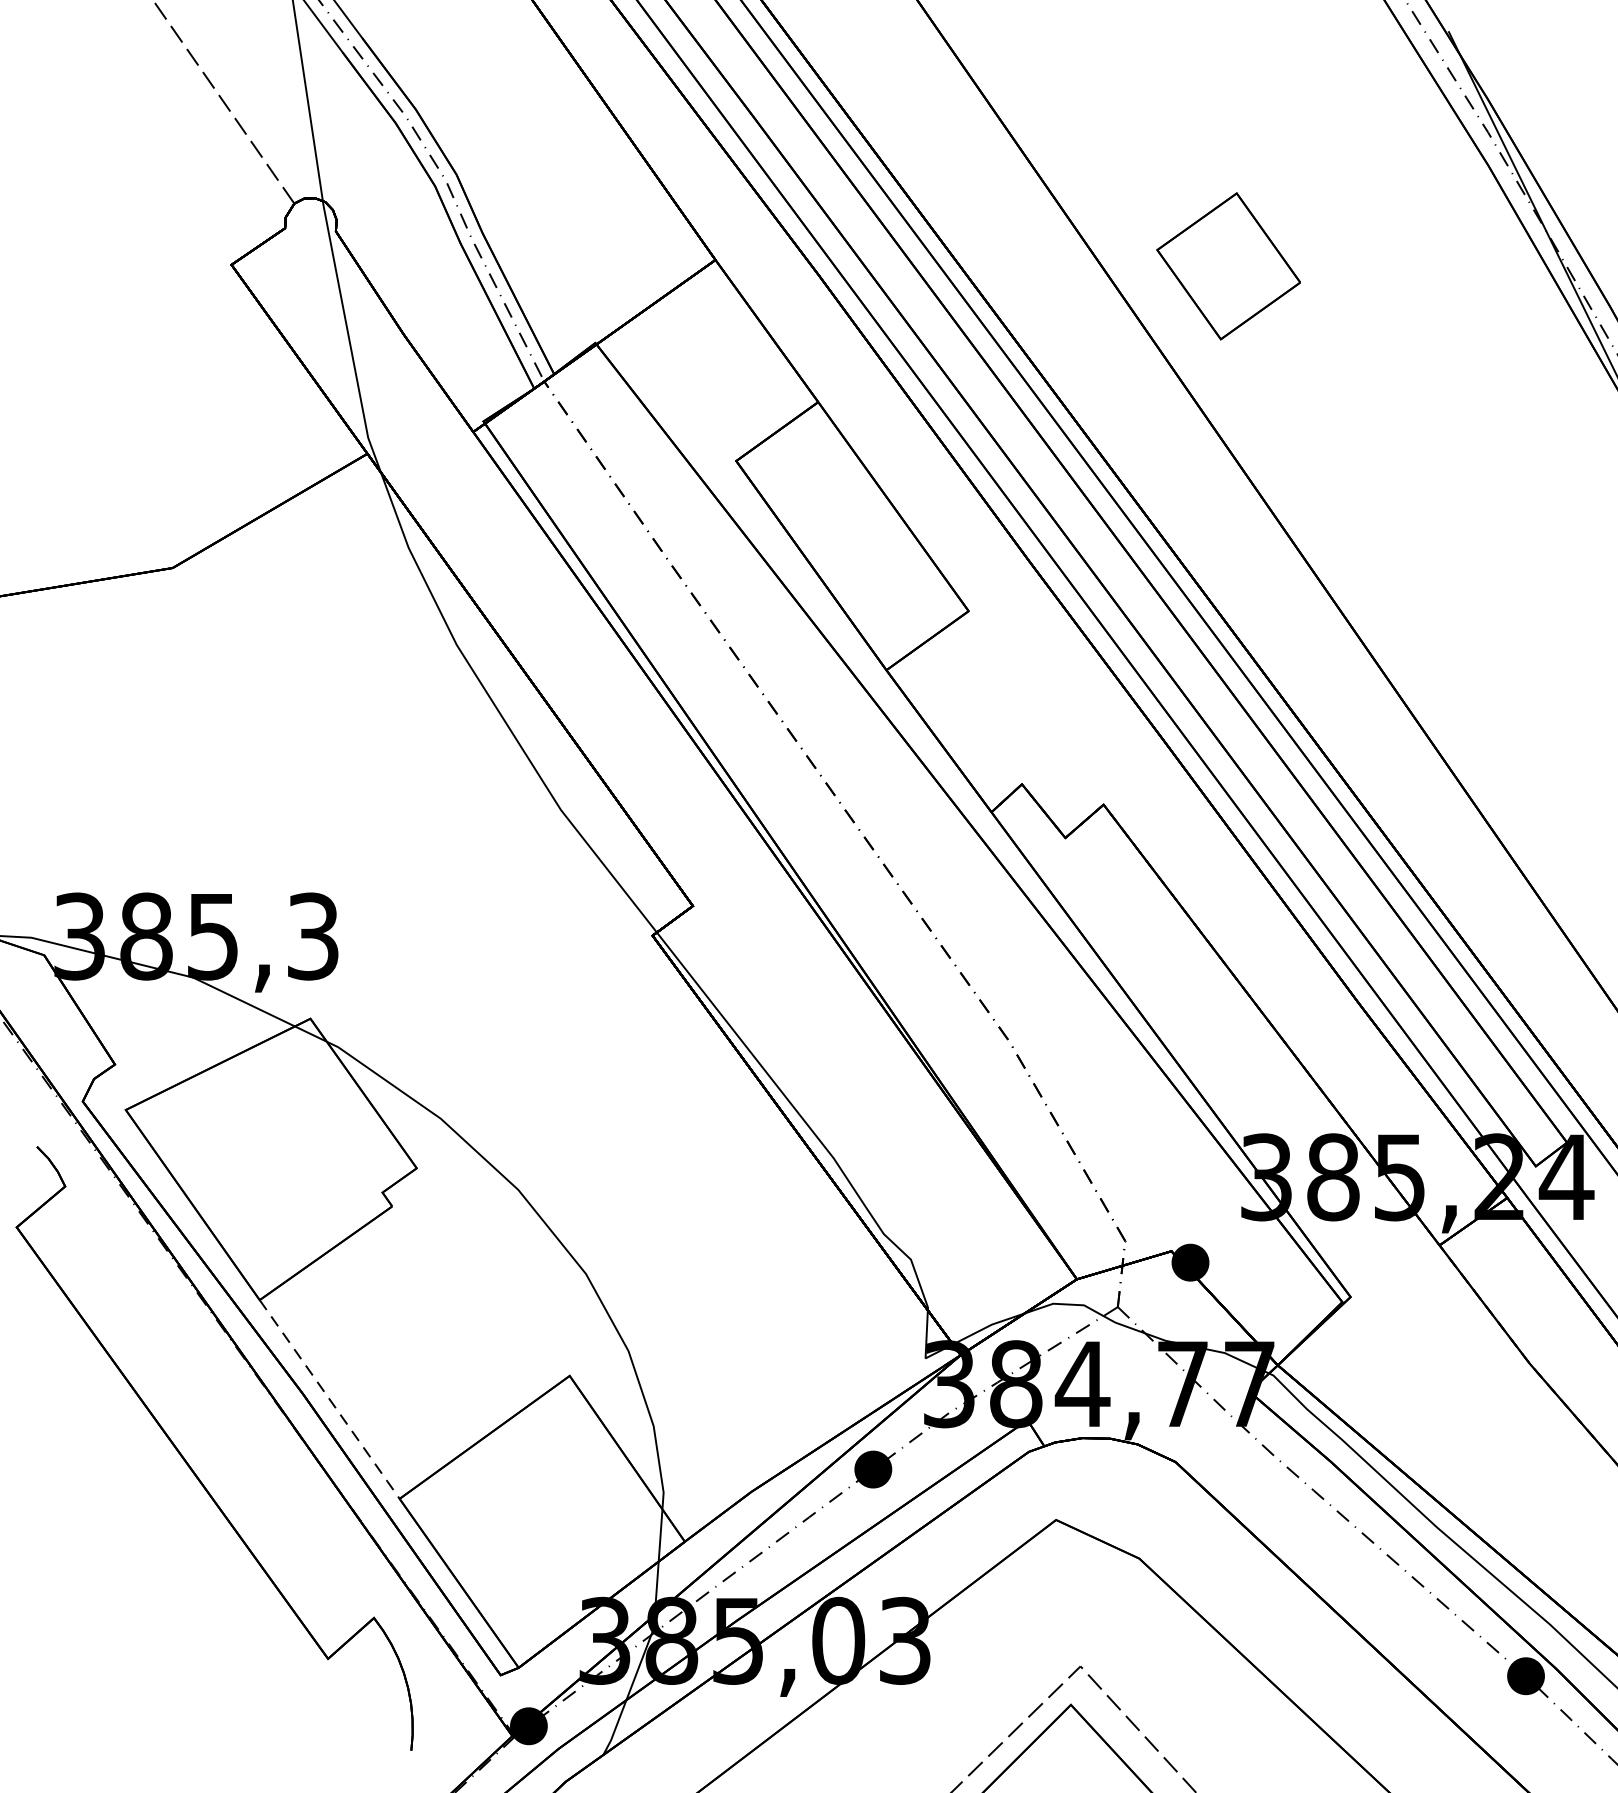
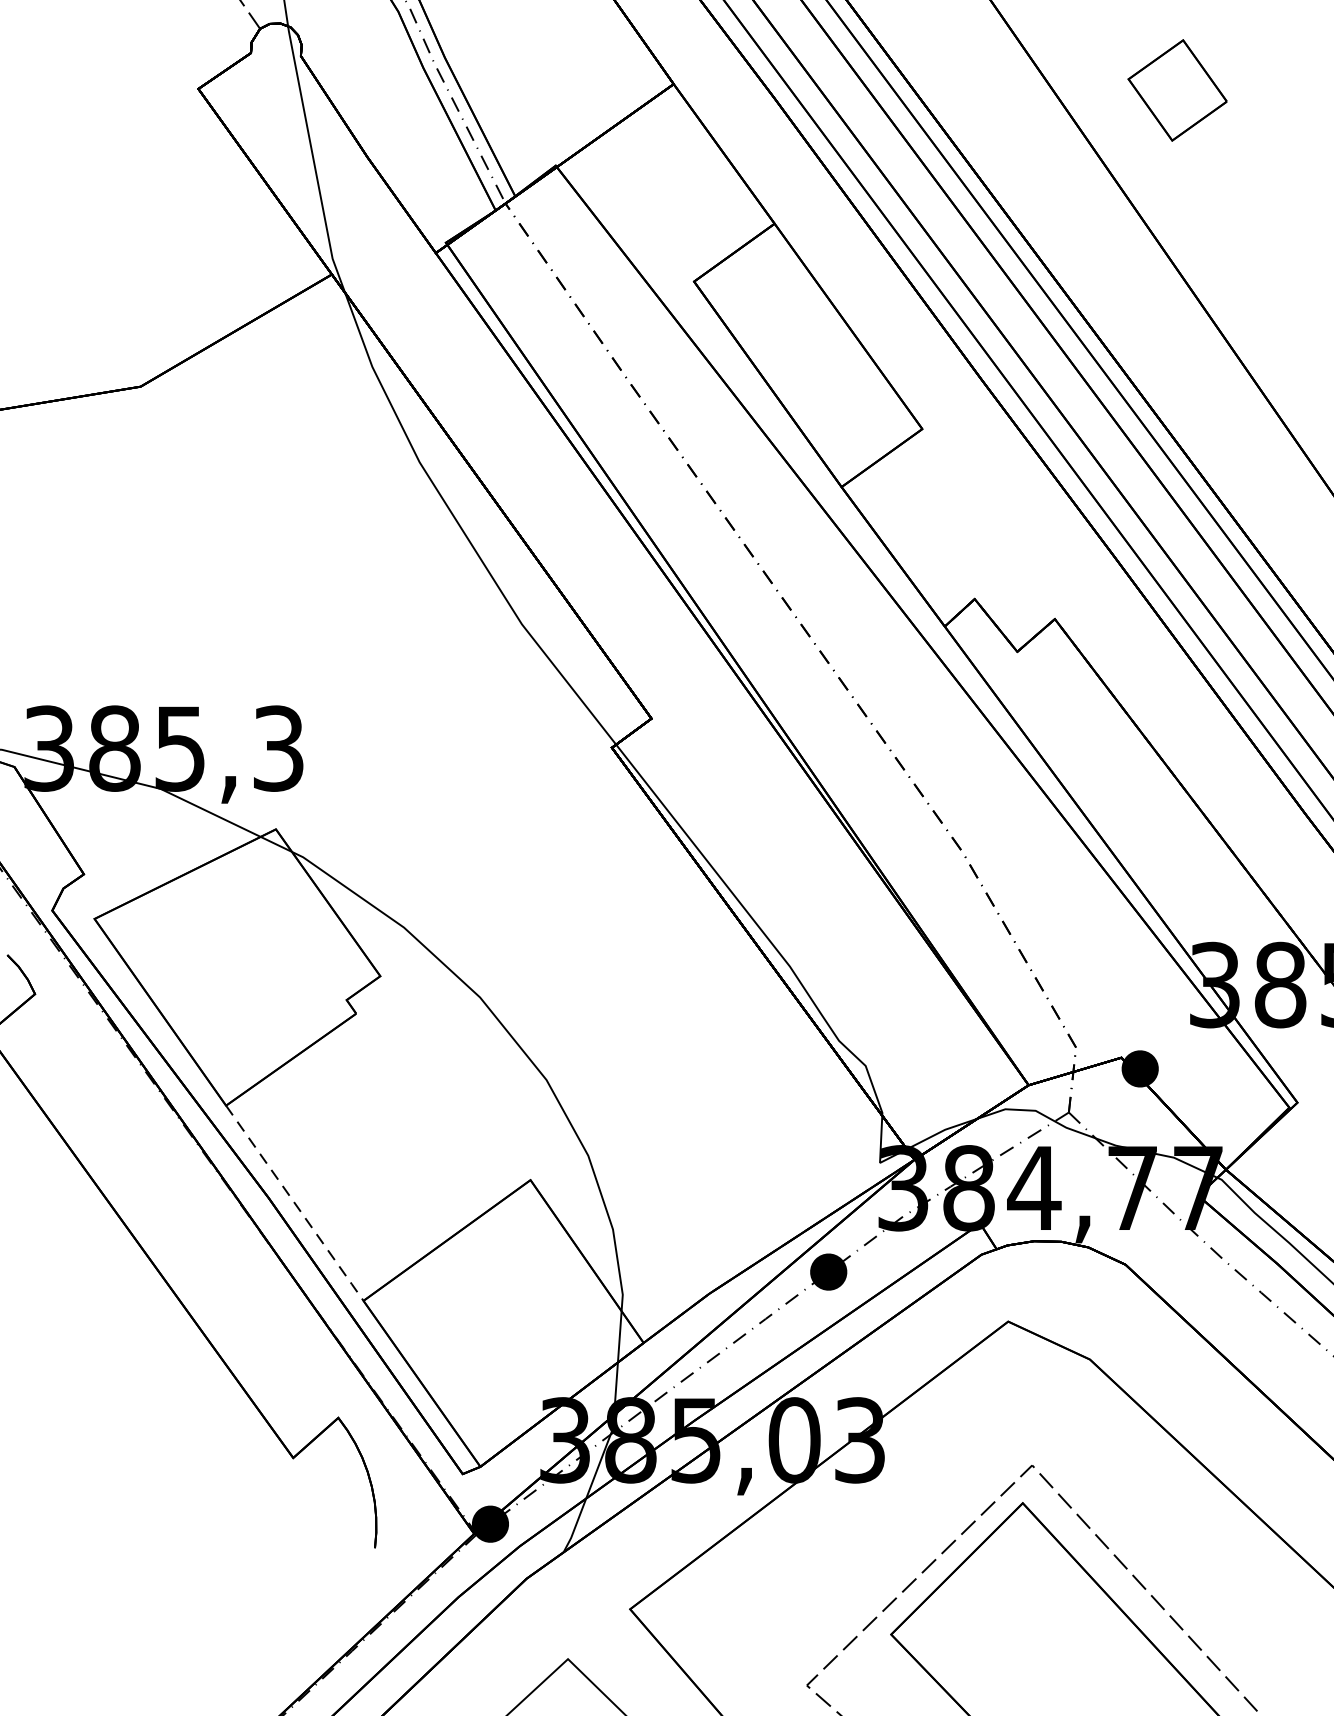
part: (1228, 266) -> (1177, 90), size x0.7

